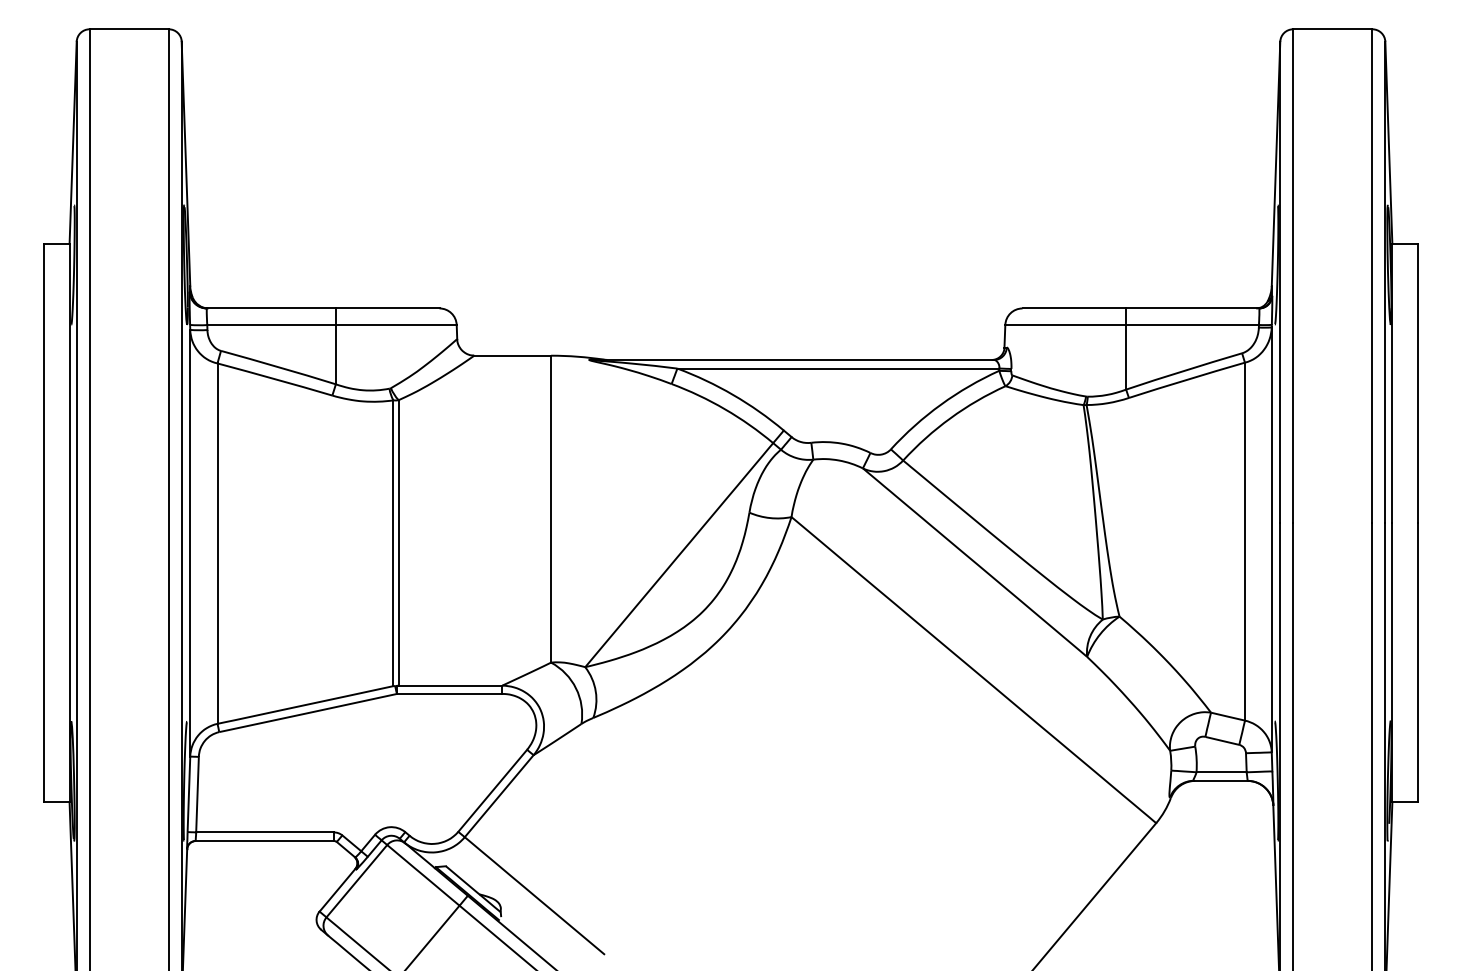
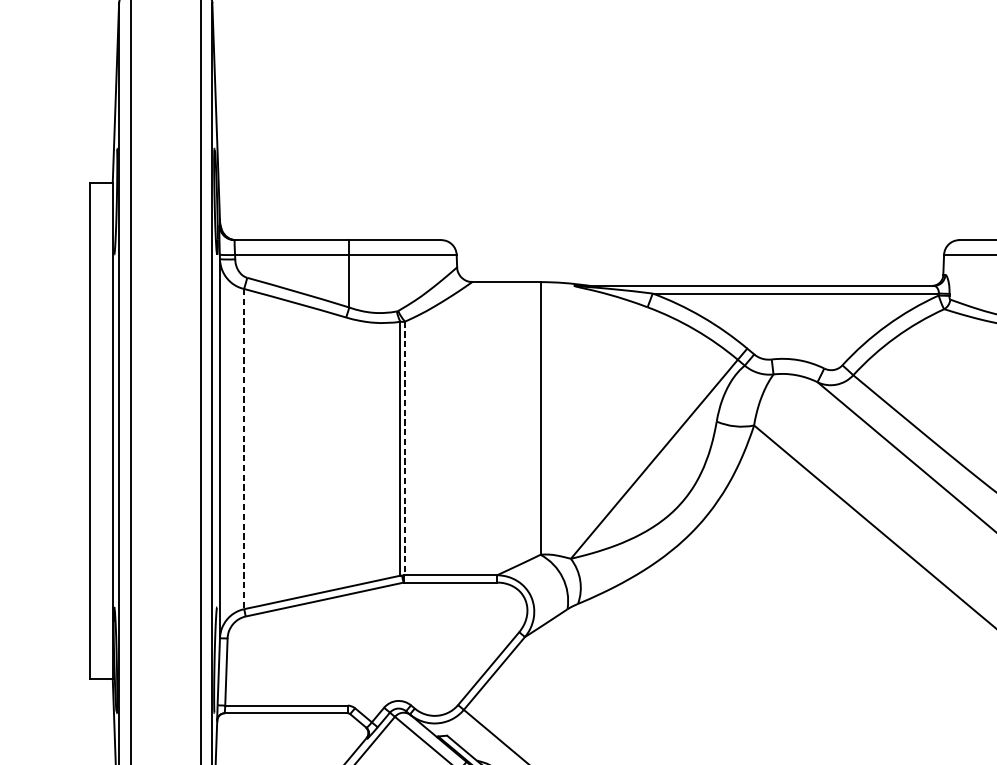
line: (398, 542) -> (404, 448), solid -> dashed
line: (217, 544) -> (244, 449), solid -> dashed

